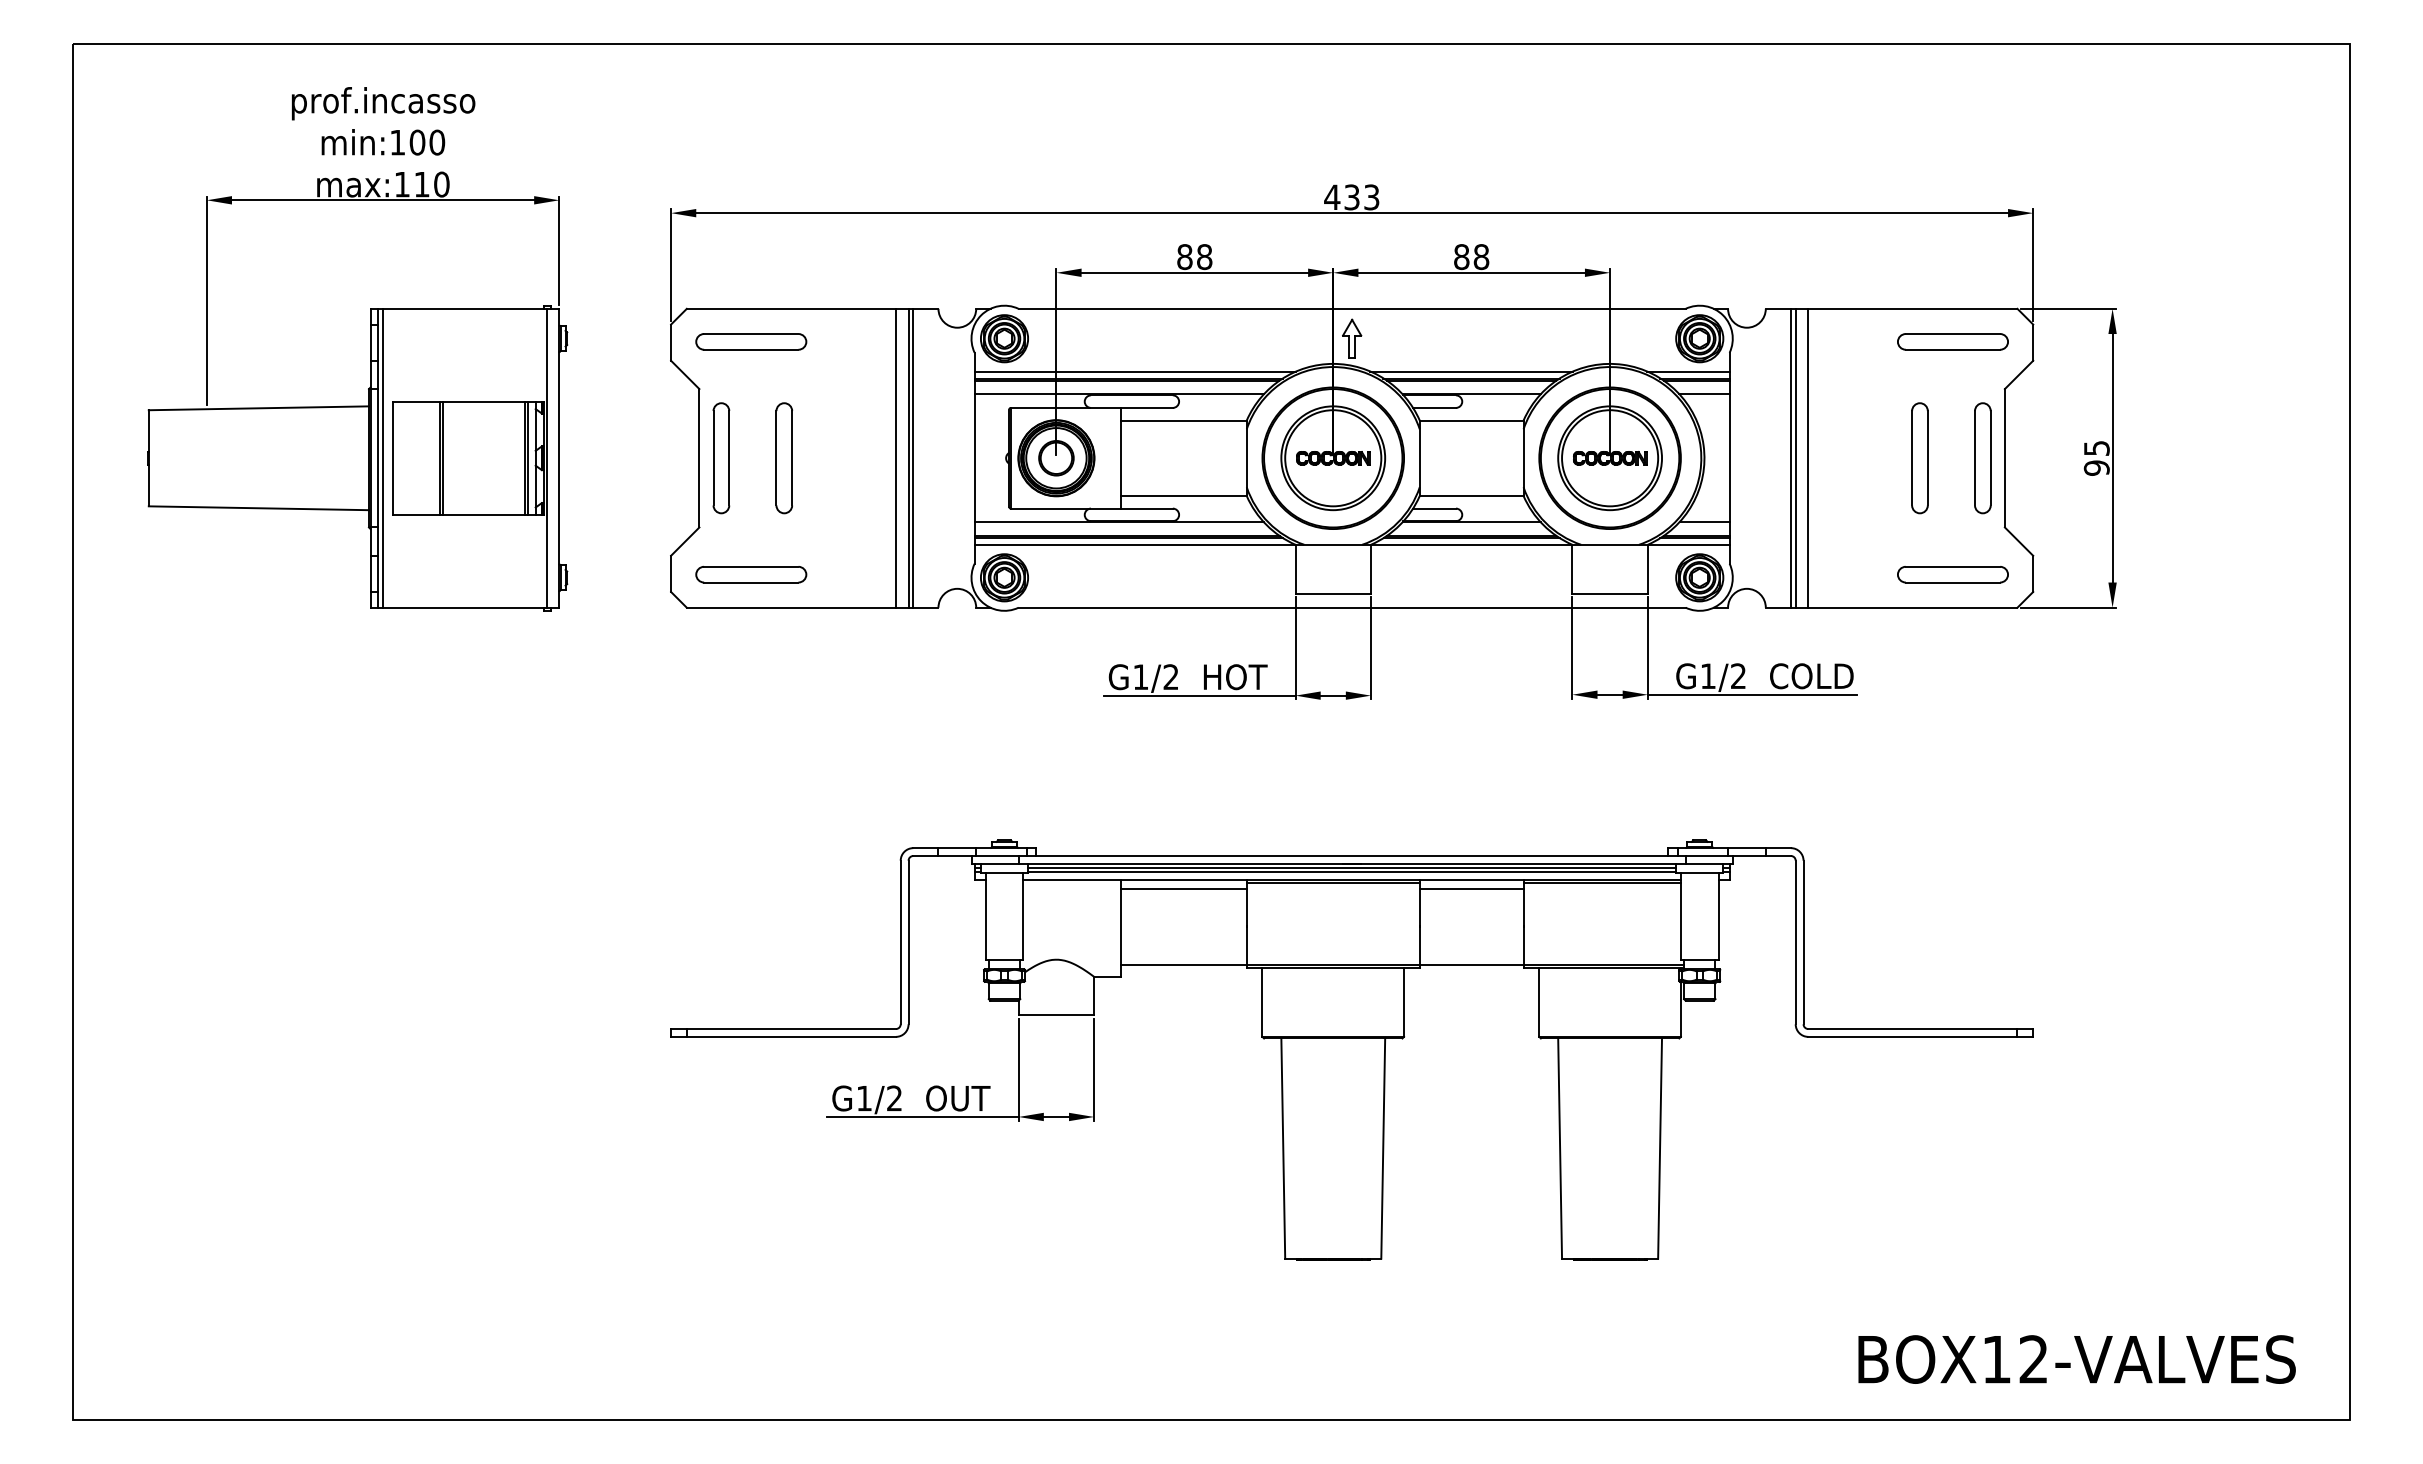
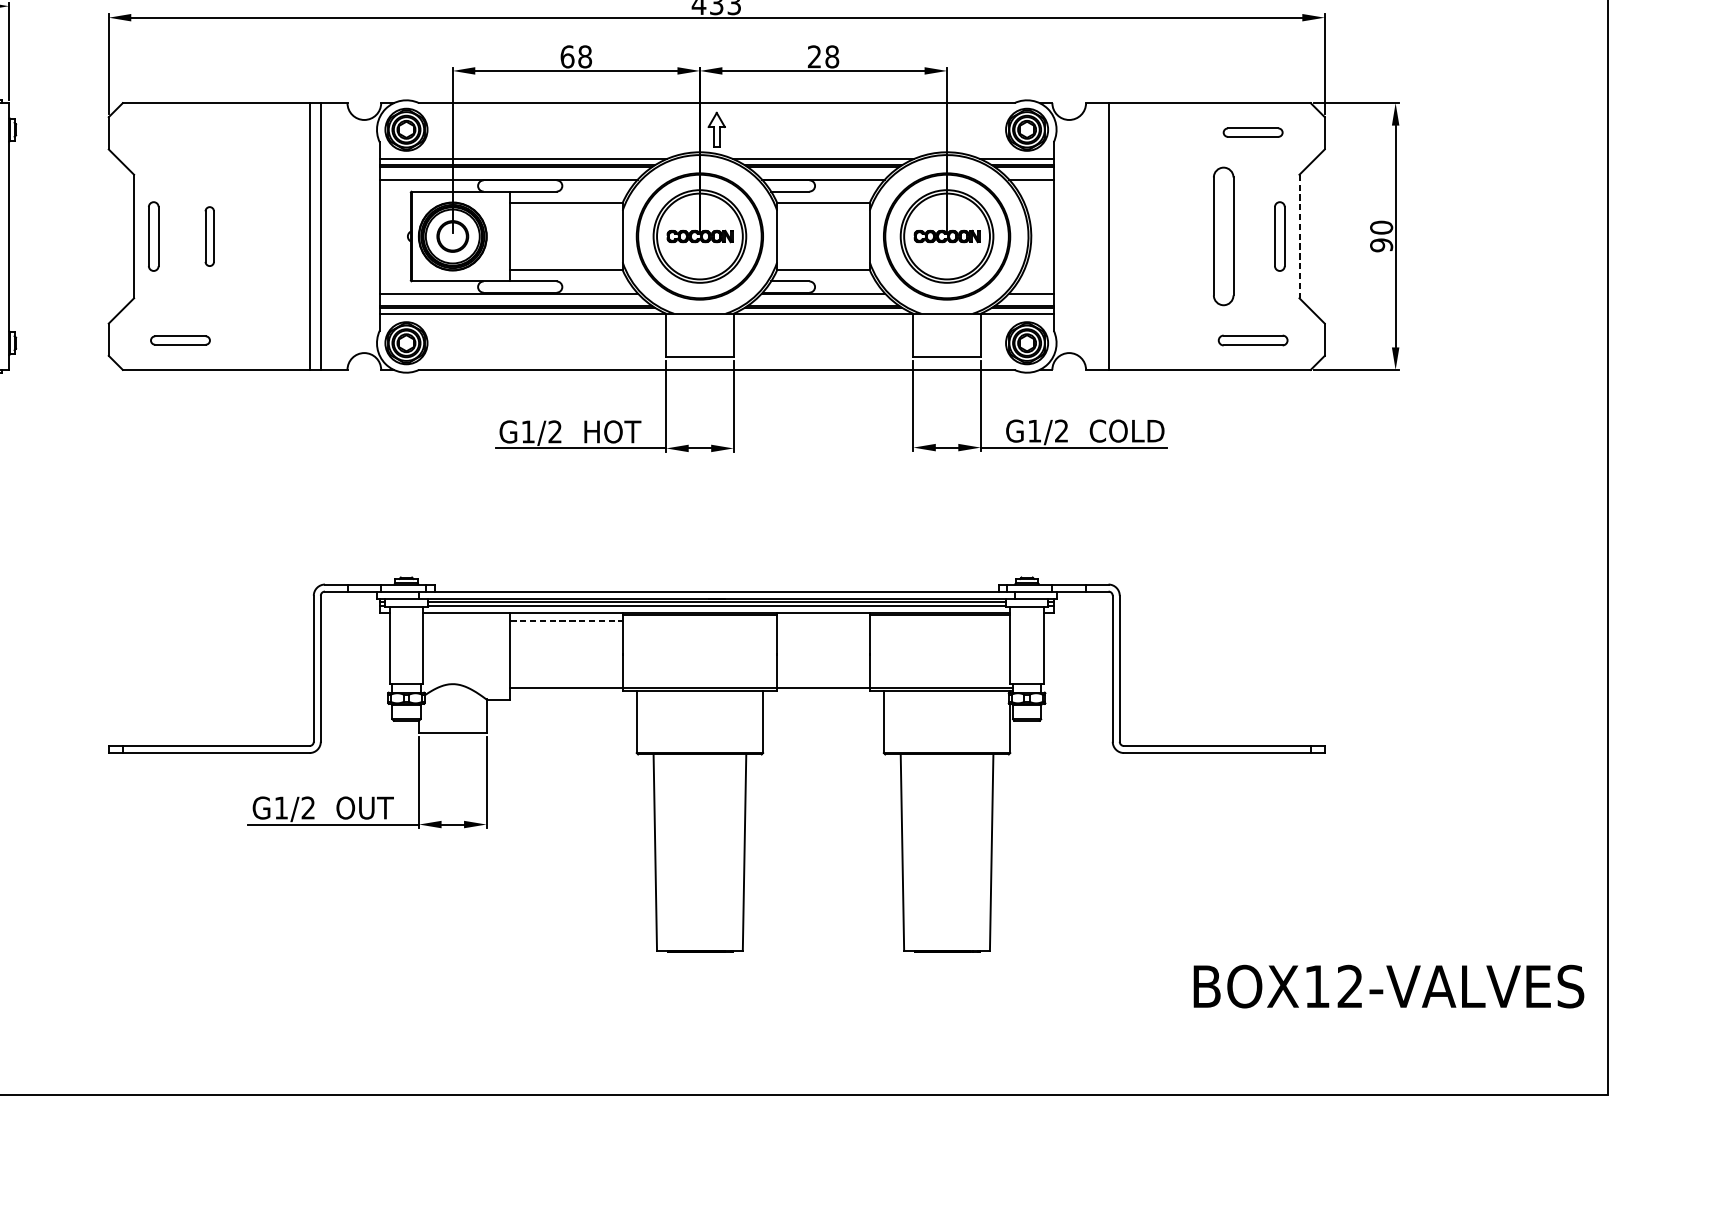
text: (1184, 256) -> (567, 56), 88 -> 68
text: (1461, 257) -> (814, 57), 88 -> 28
part: (751, 341) -> (180, 132), removed
part: (1952, 341) -> (1252, 132), size x0.6
text: (2096, 448) -> (1381, 227), 95 -> 90
line: (913, 457) -> (325, 235), removed
line: (1795, 457) -> (1112, 235), removed
line: (1808, 457) -> (1124, 235), removed
part: (721, 458) -> (153, 236), size x0.7
part: (783, 458) -> (209, 236), size x0.6
part: (1919, 458) -> (1223, 236), size x1.4
part: (1982, 458) -> (1279, 236), size x0.7
line: (2004, 458) -> (1299, 236), solid -> dashed
part: (751, 574) -> (180, 340), size x0.6
part: (1952, 574) -> (1252, 340), size x0.7
line: (1183, 889) -> (566, 621), solid -> dashed
line: (1471, 889) -> (823, 621), removed
text: (2076, 1359) -> (1388, 986), moved

